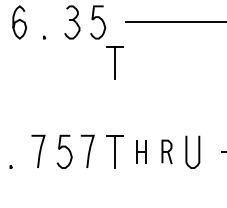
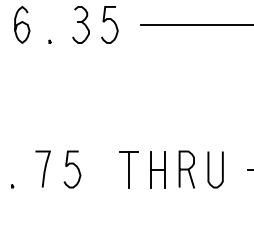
part: (114, 63) -> (128, 70), removed
curve: (88, 151) -> (99, 168), removed
part: (140, 151) -> (157, 169), size x1.43
part: (166, 151) -> (186, 169), size x1.43

